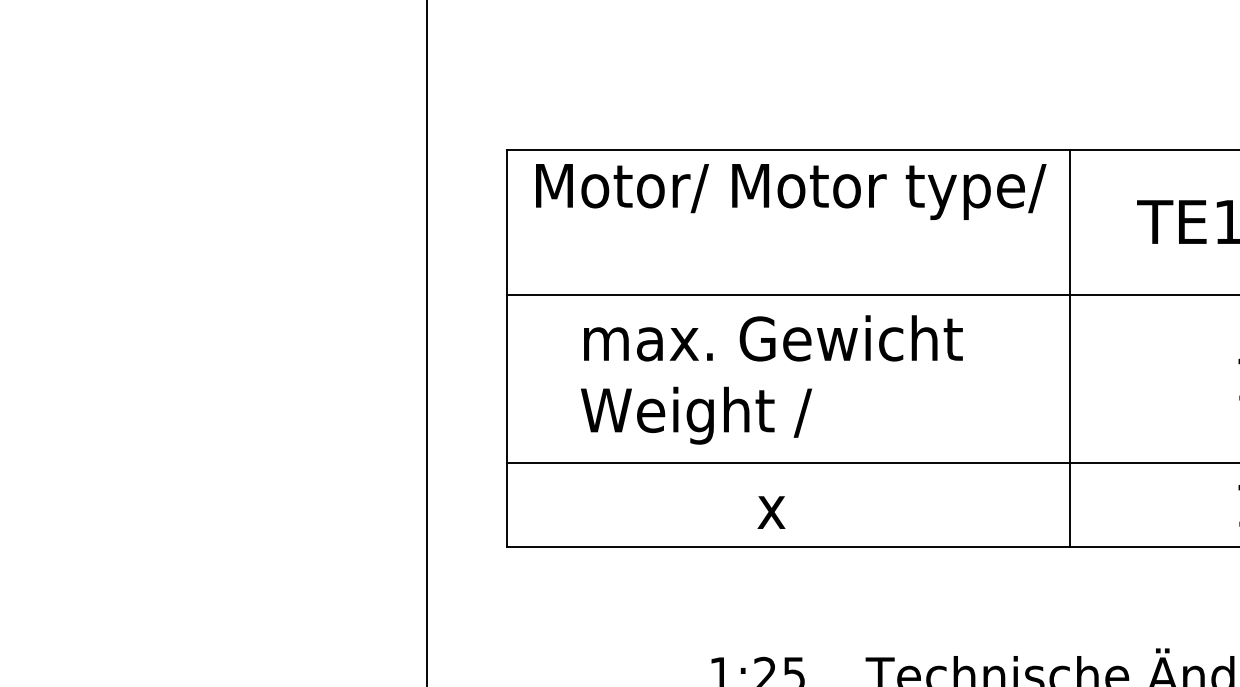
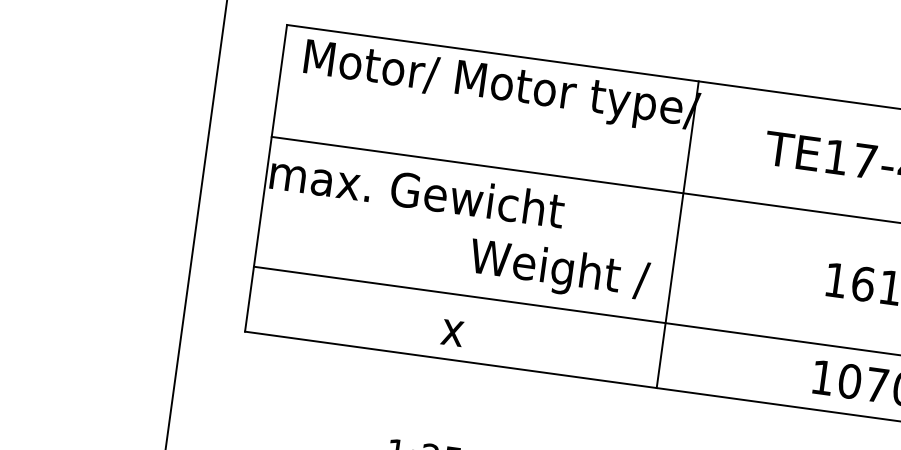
text: (773, 338) -> (417, 191), moved
line: (1069, 347) -> (677, 234), moved
text: (696, 415) -> (559, 271), moved

